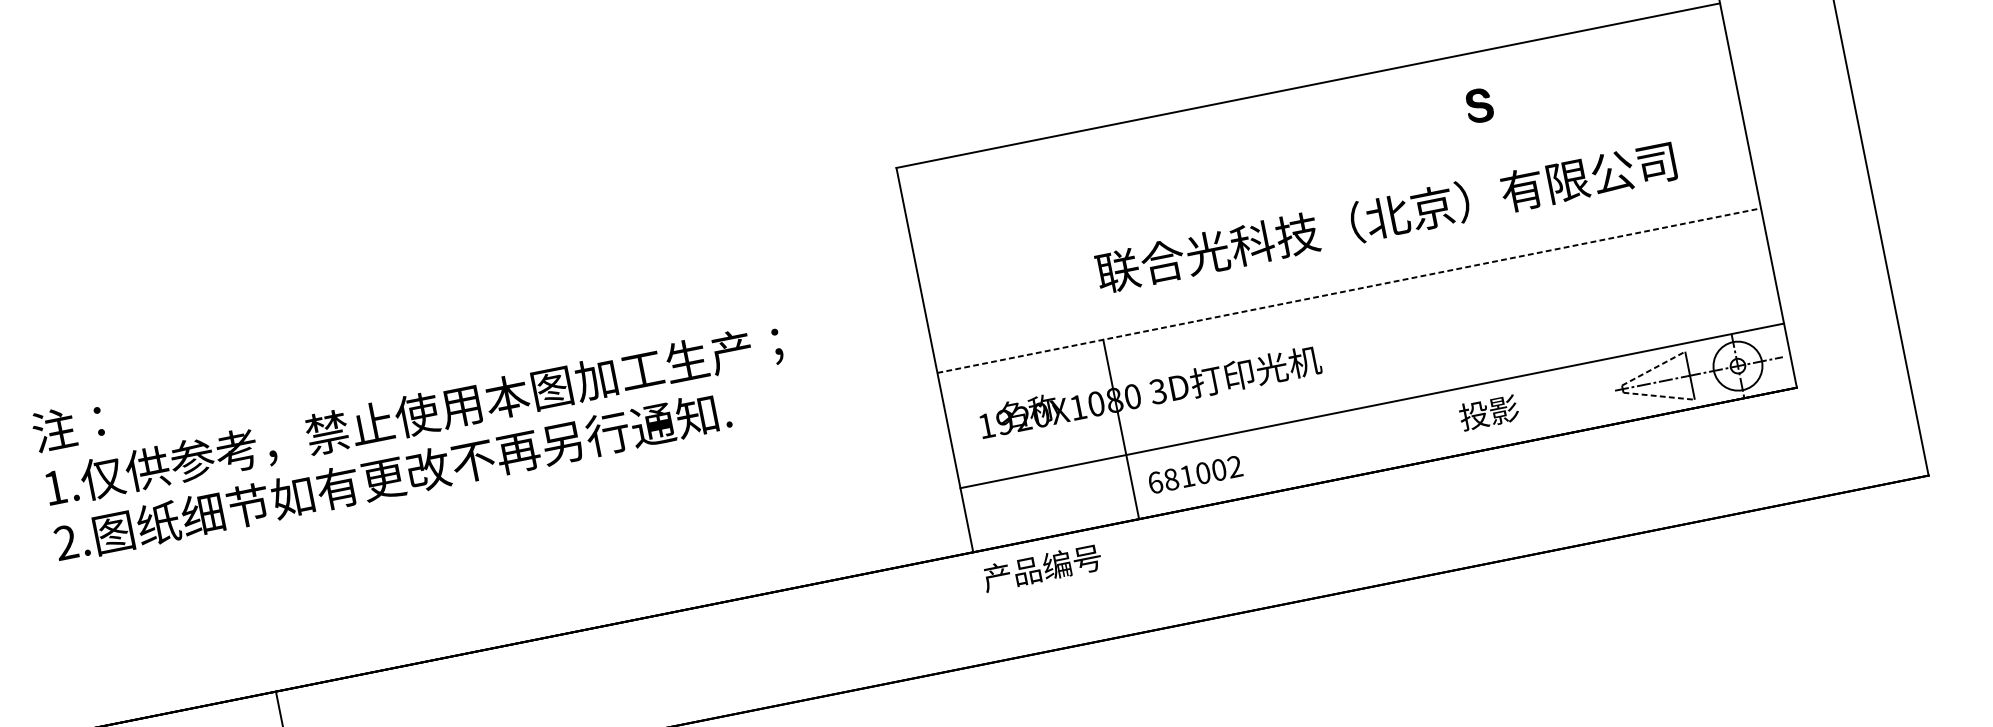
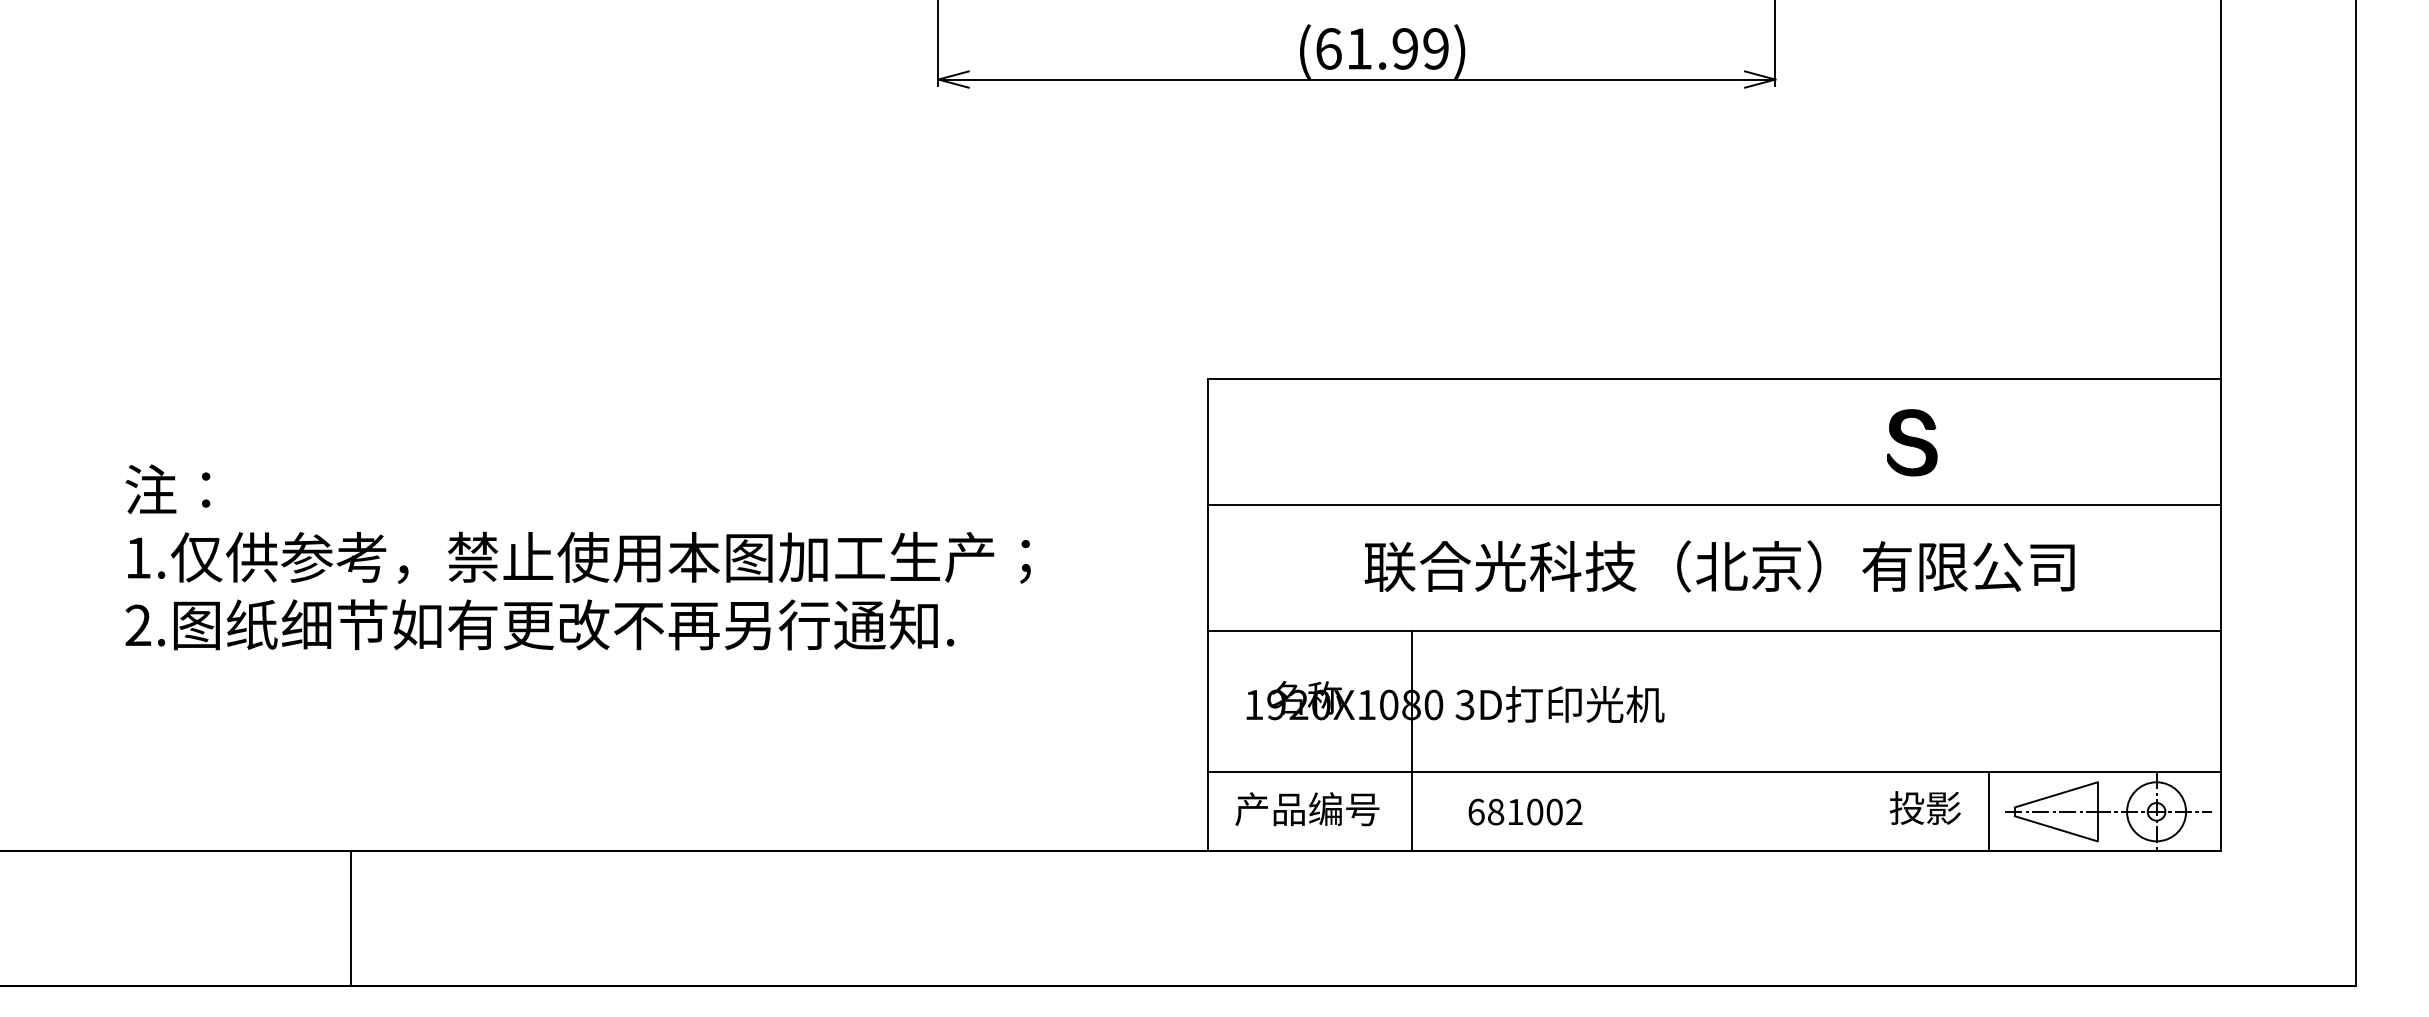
part: (1479, 105) -> (1912, 442), size x1.67
line: (1328, 188) -> (1714, 504), added
text: (1385, 217) -> (1719, 566), moved
line: (1349, 290) -> (1715, 630), dashed -> solid
line: (1653, 368) -> (2056, 794), dashed -> solid
line: (1602, 393) -> (1989, 811), added
line: (1659, 395) -> (2056, 828), dashed -> solid
text: (1488, 412) -> (1924, 807), moved
text: (1195, 474) -> (1525, 811), moved
text: (1042, 568) -> (1307, 809), moved

